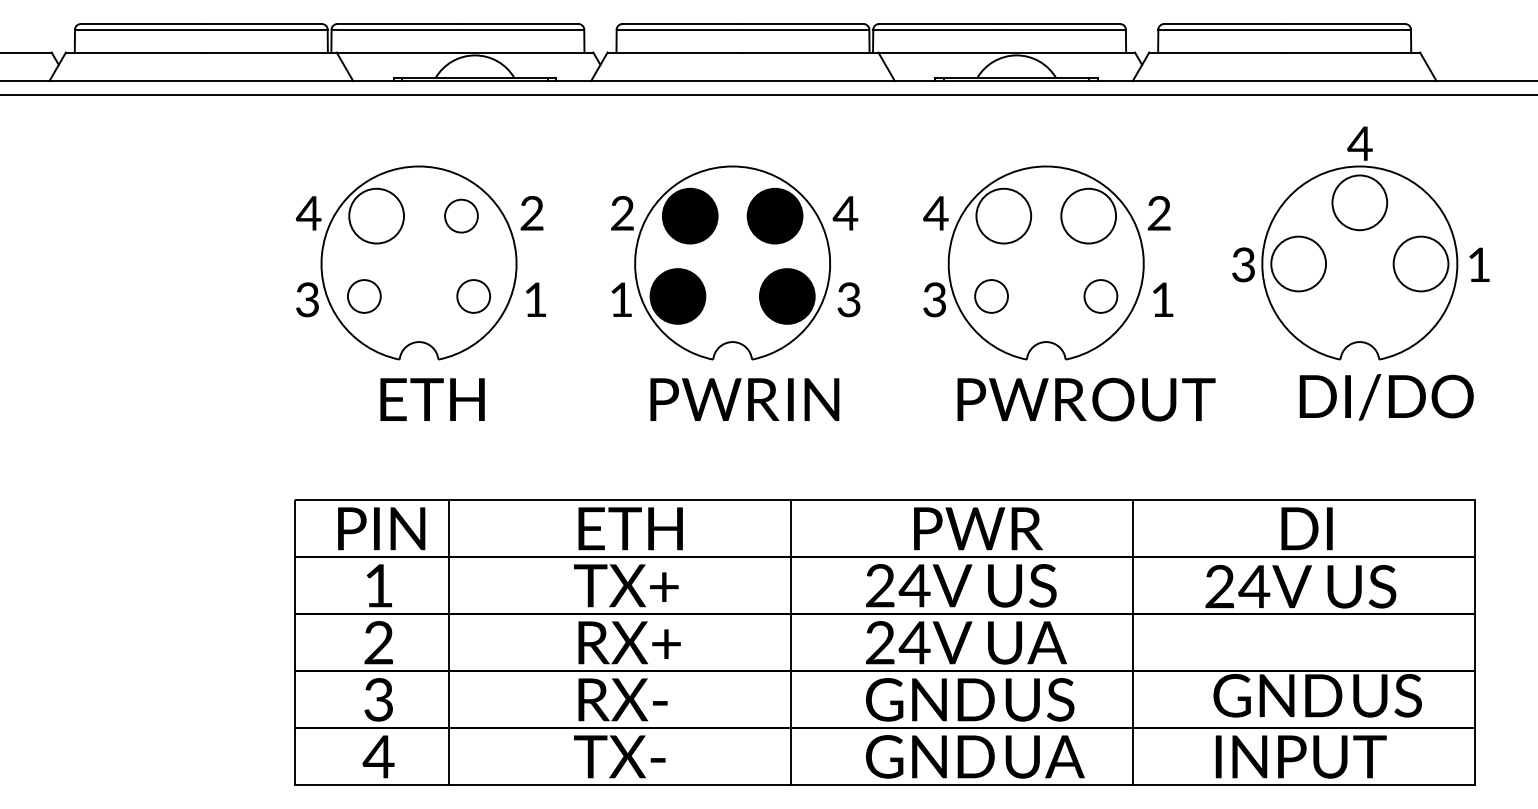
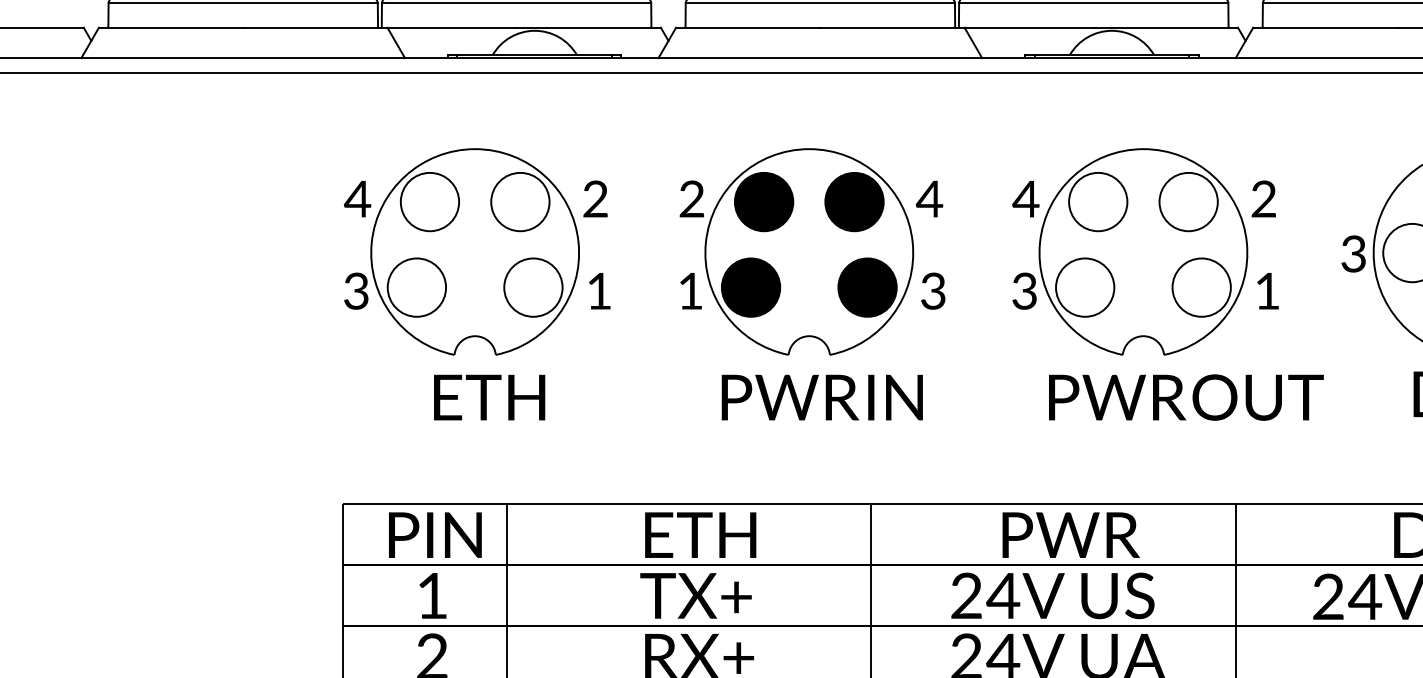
circle: (461, 215) -> (520, 201), size x1.67
circle: (364, 296) -> (417, 287), size x1.67
circle: (473, 296) -> (533, 287), size x1.67
circle: (991, 296) -> (1085, 287), size x1.67
circle: (1100, 296) -> (1201, 287), size x1.67

